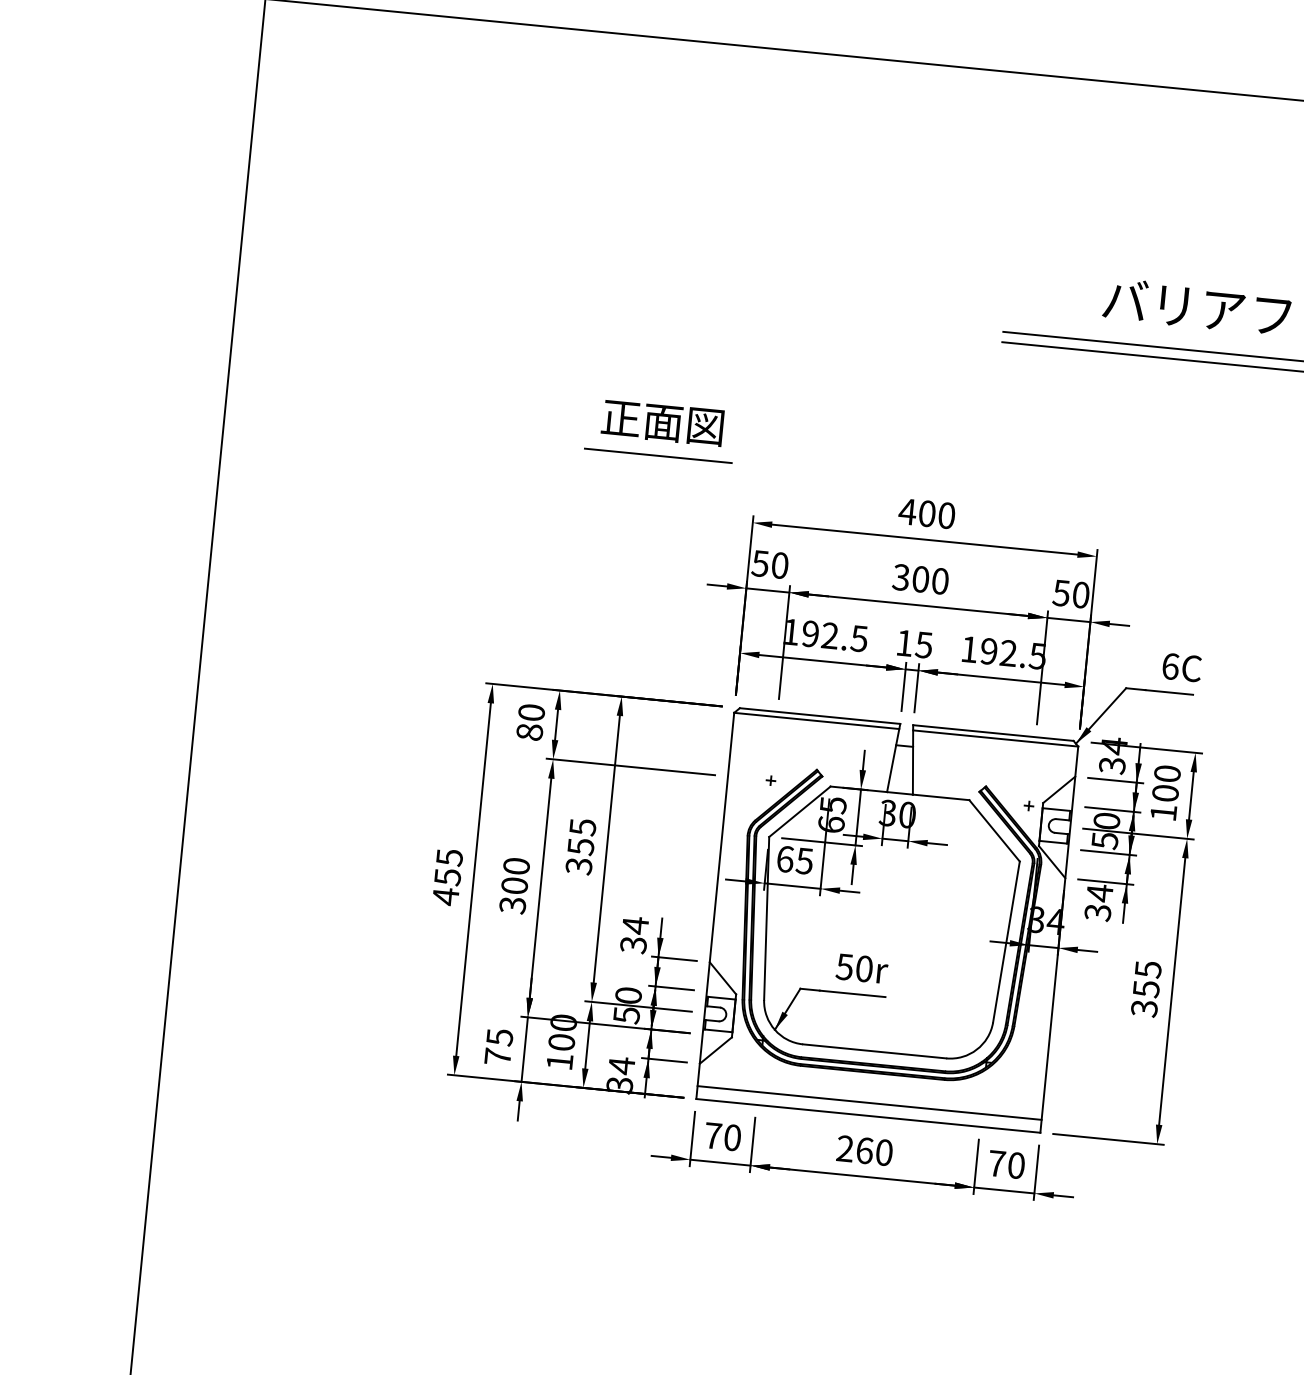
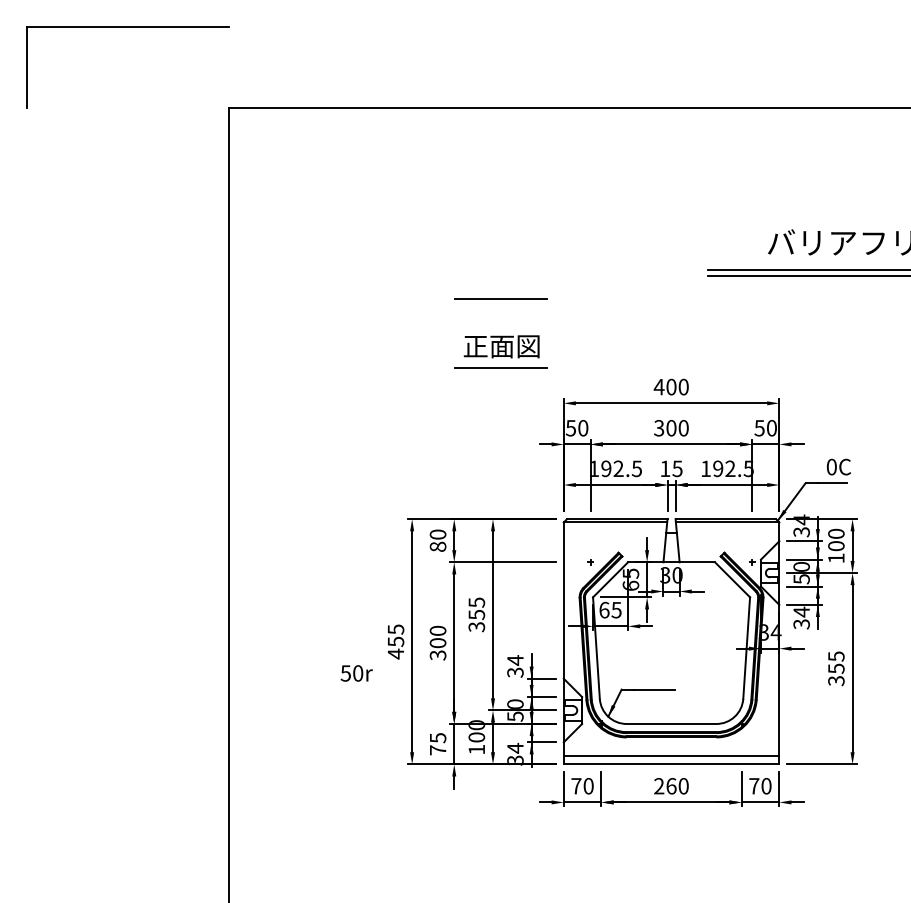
line: (668, 345) -> (500, 298), added
text: (1170, 665) -> (831, 466), 6C -> 0C
text: (861, 968) -> (356, 673), moved

